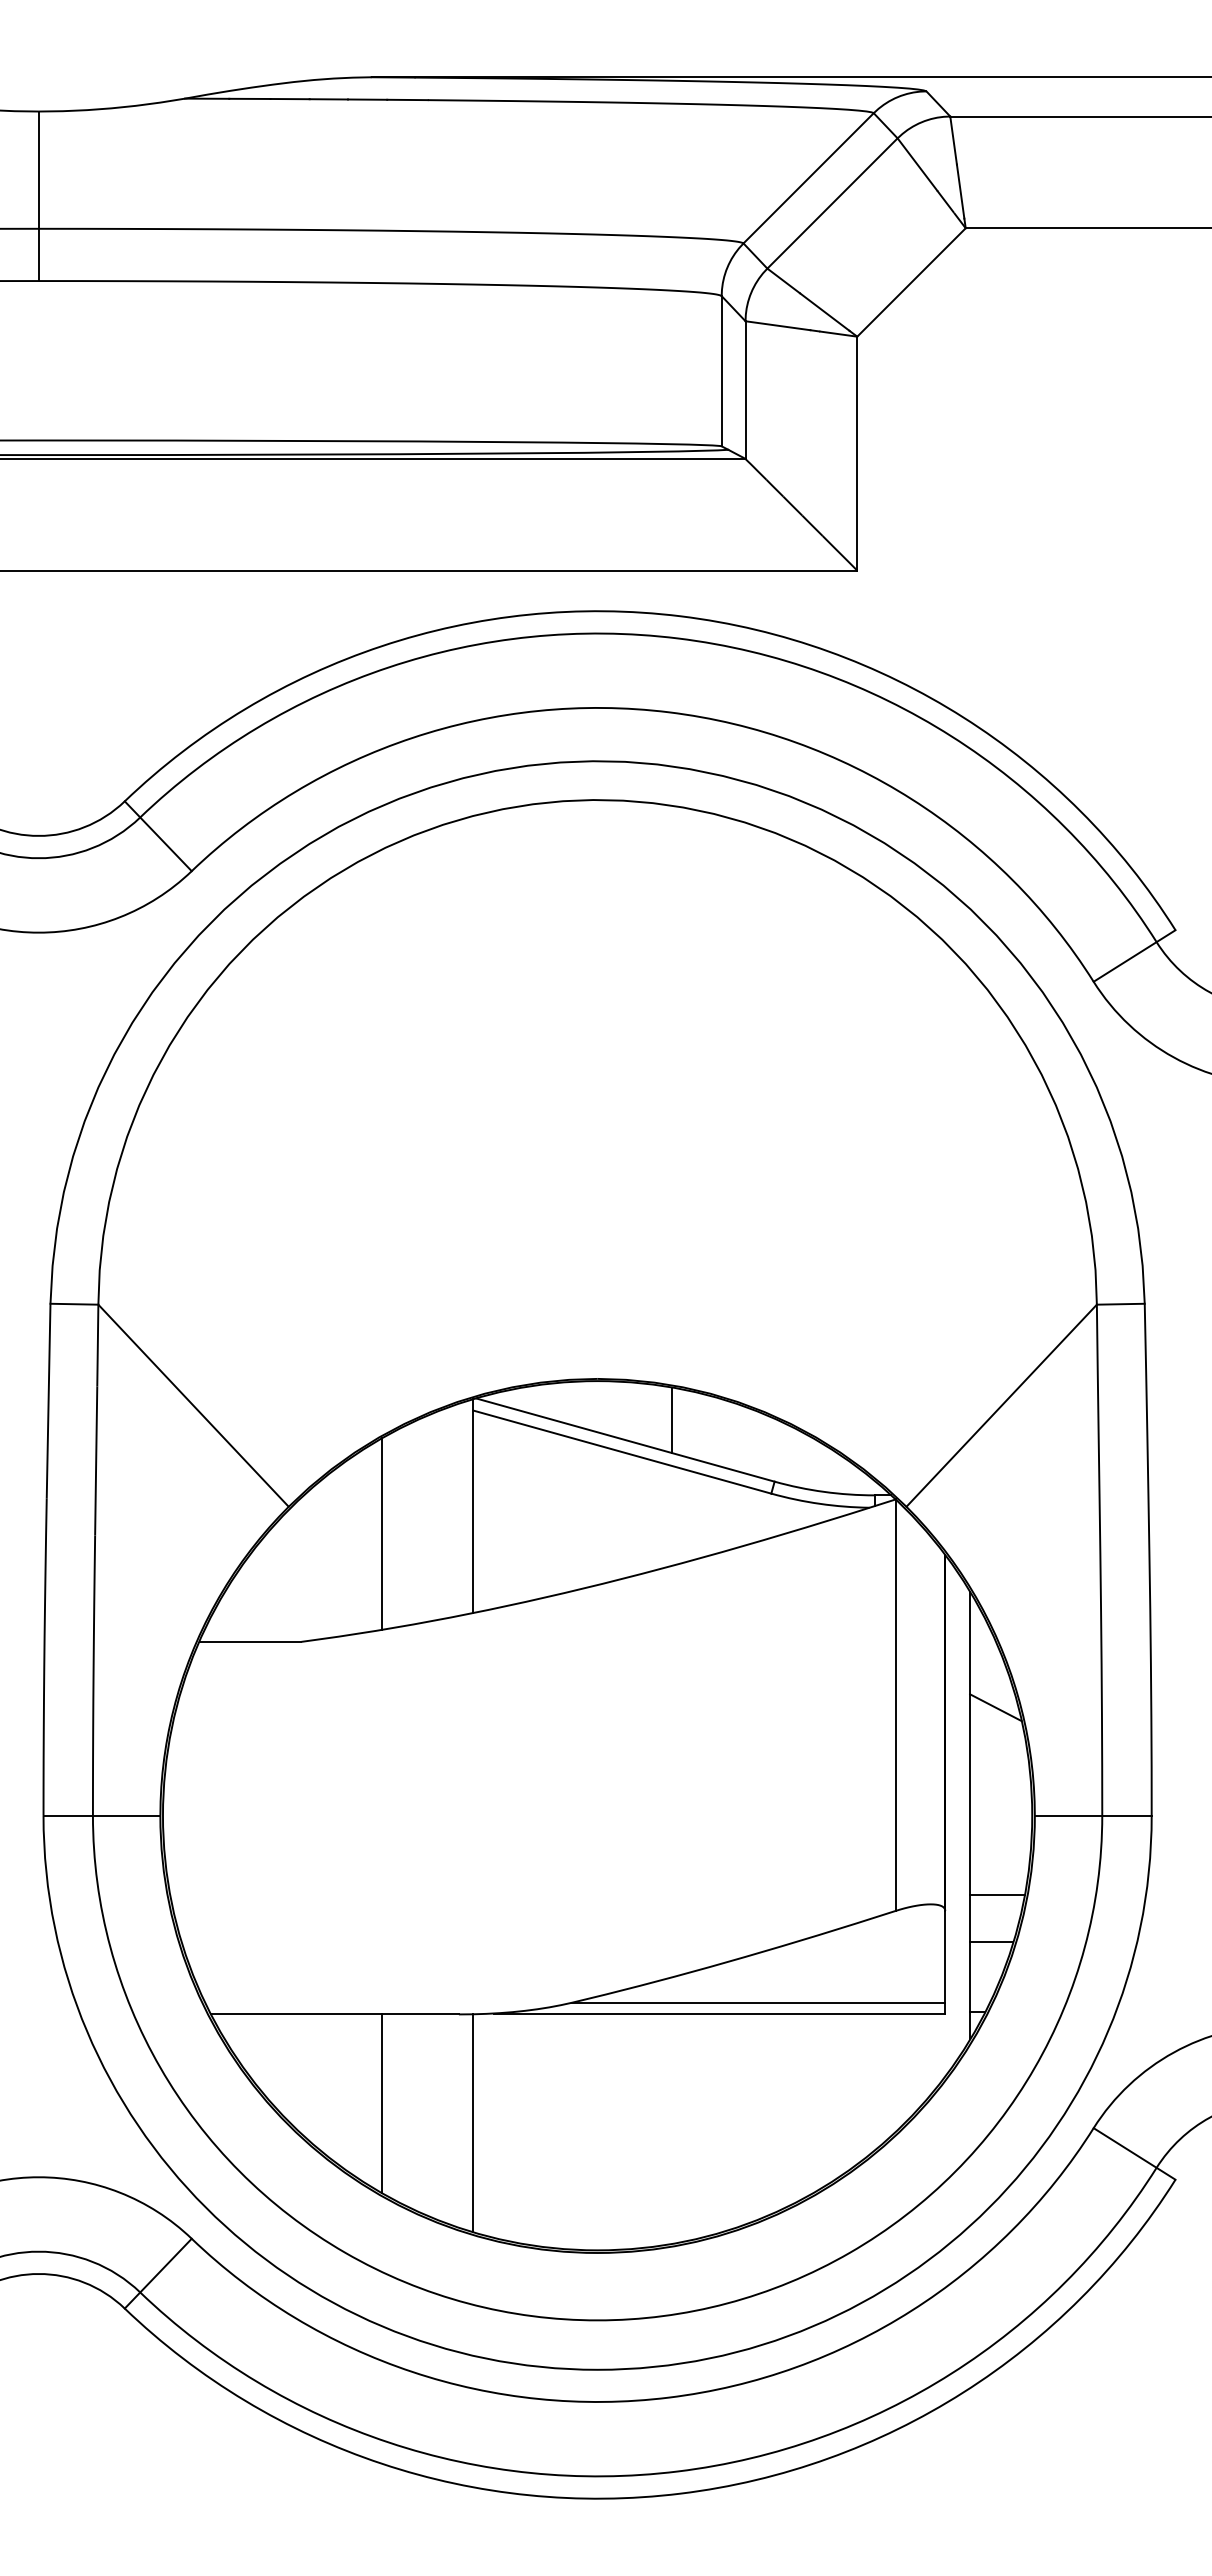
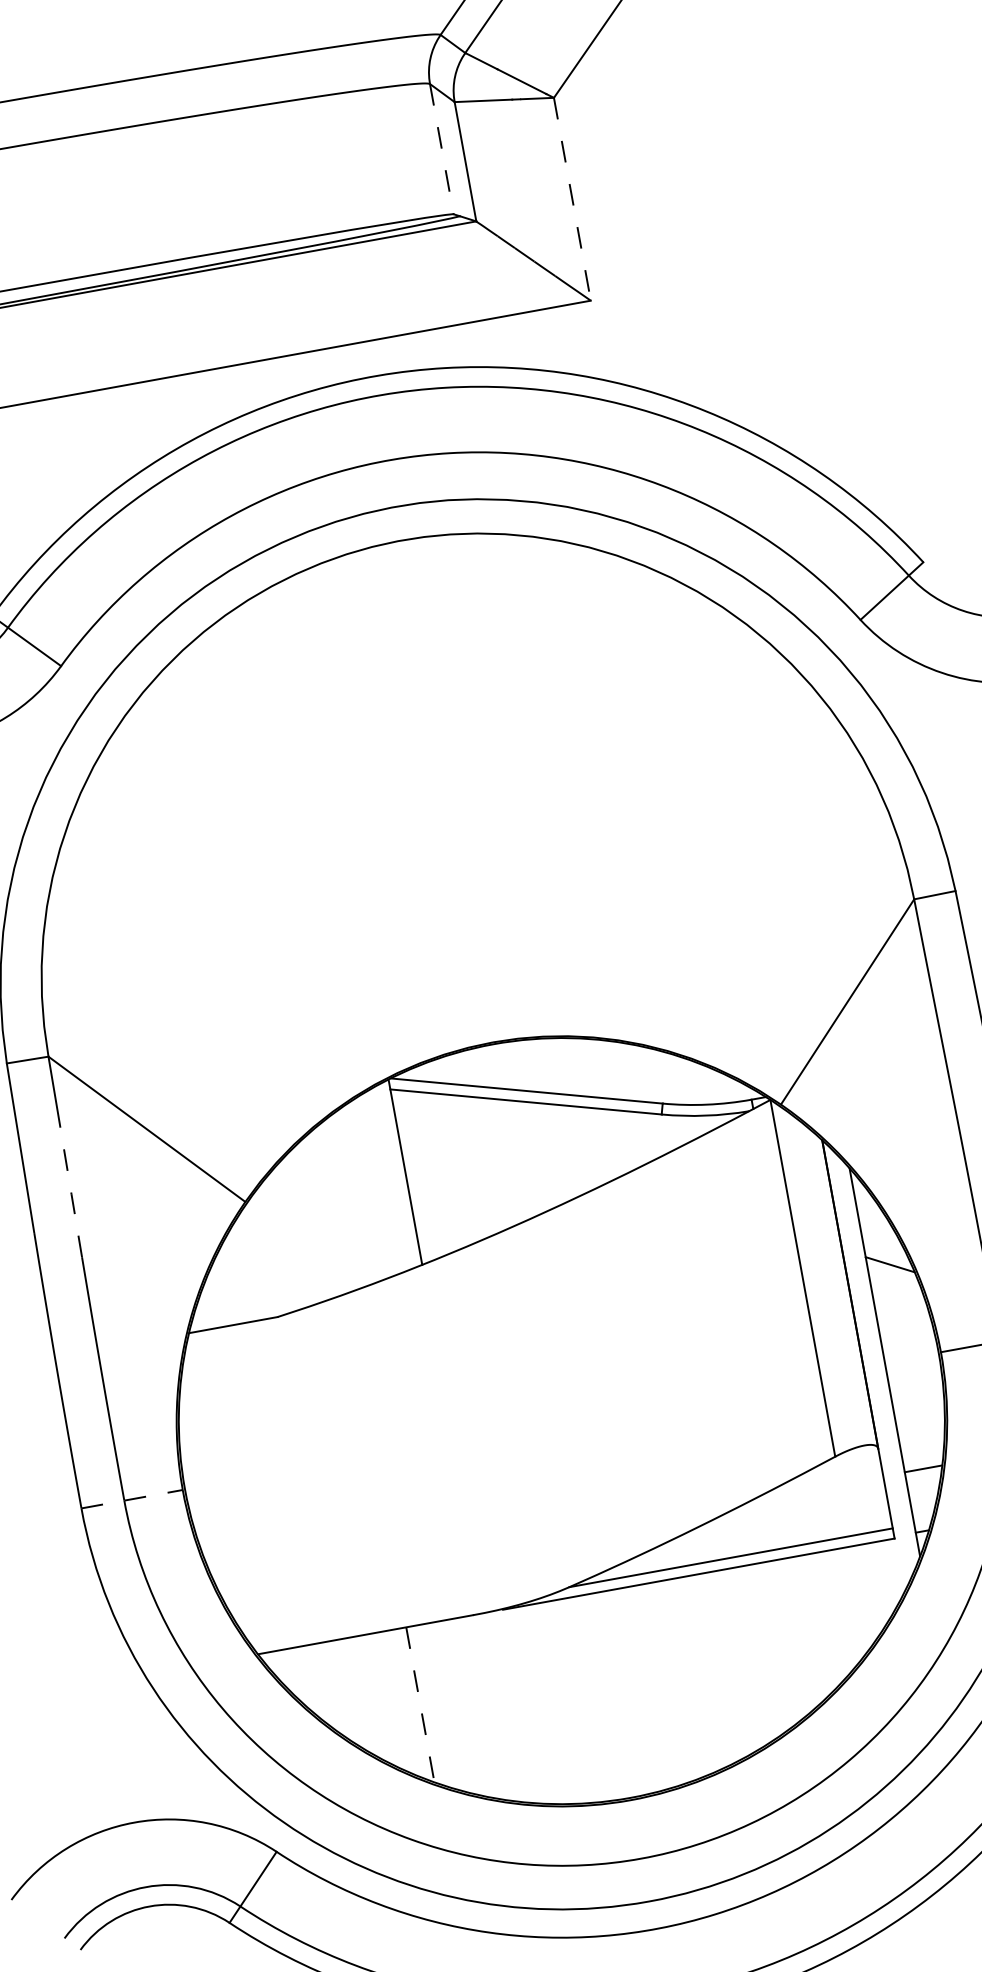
line: (721, 371) -> (441, 149), solid -> dashed
line: (857, 453) -> (572, 199), solid -> dashed
line: (672, 1420) -> (564, 1066), removed
line: (96, 1460) -> (71, 1192), solid -> dashed
line: (382, 1533) -> (330, 1210), removed
line: (102, 1815) -> (132, 1498), solid -> dashed
line: (997, 1895) -> (921, 1427), removed
line: (382, 2104) -> (420, 1705), solid -> dashed
line: (473, 2123) -> (502, 1707), removed

